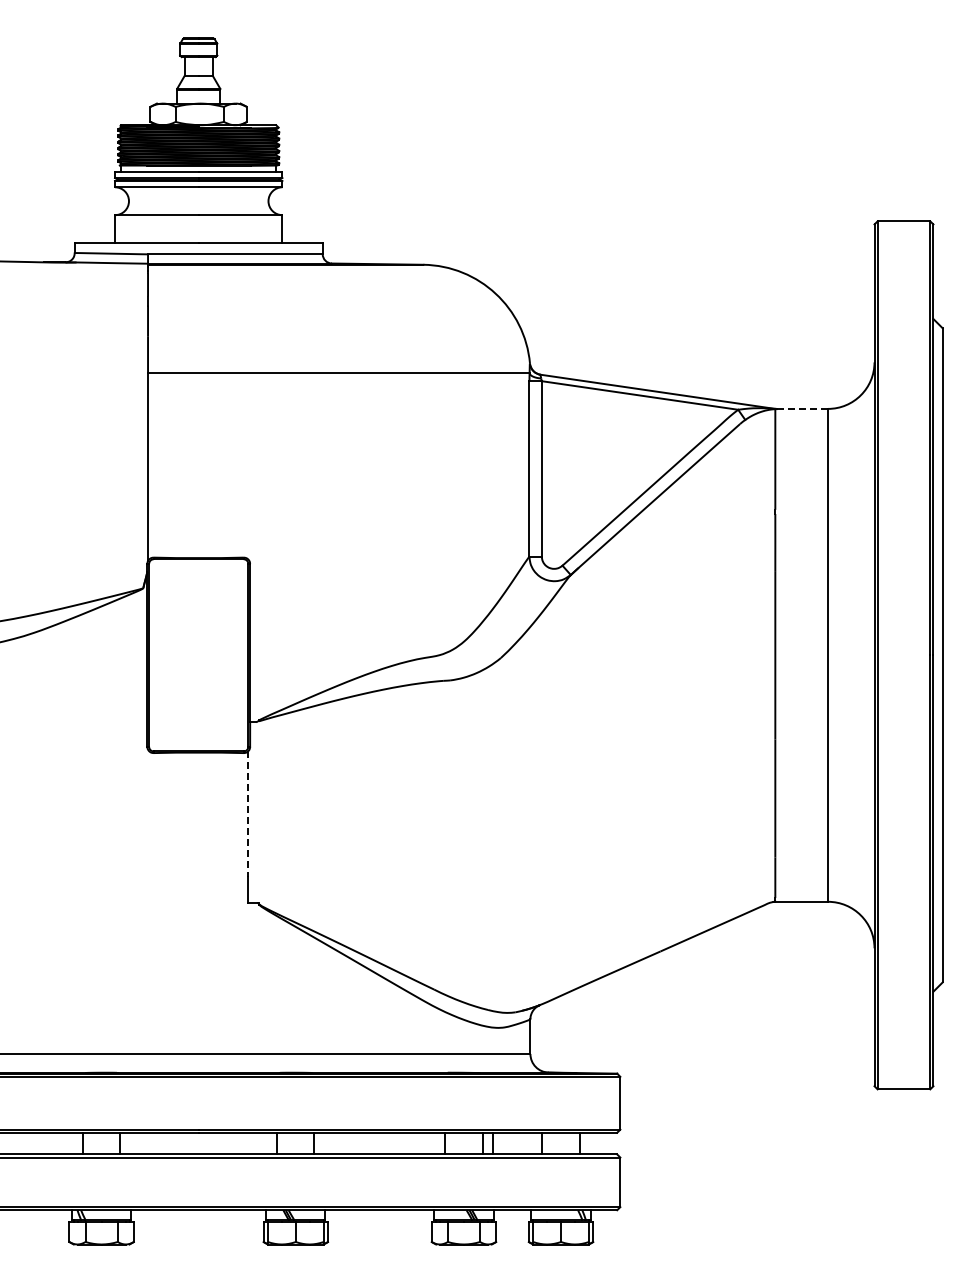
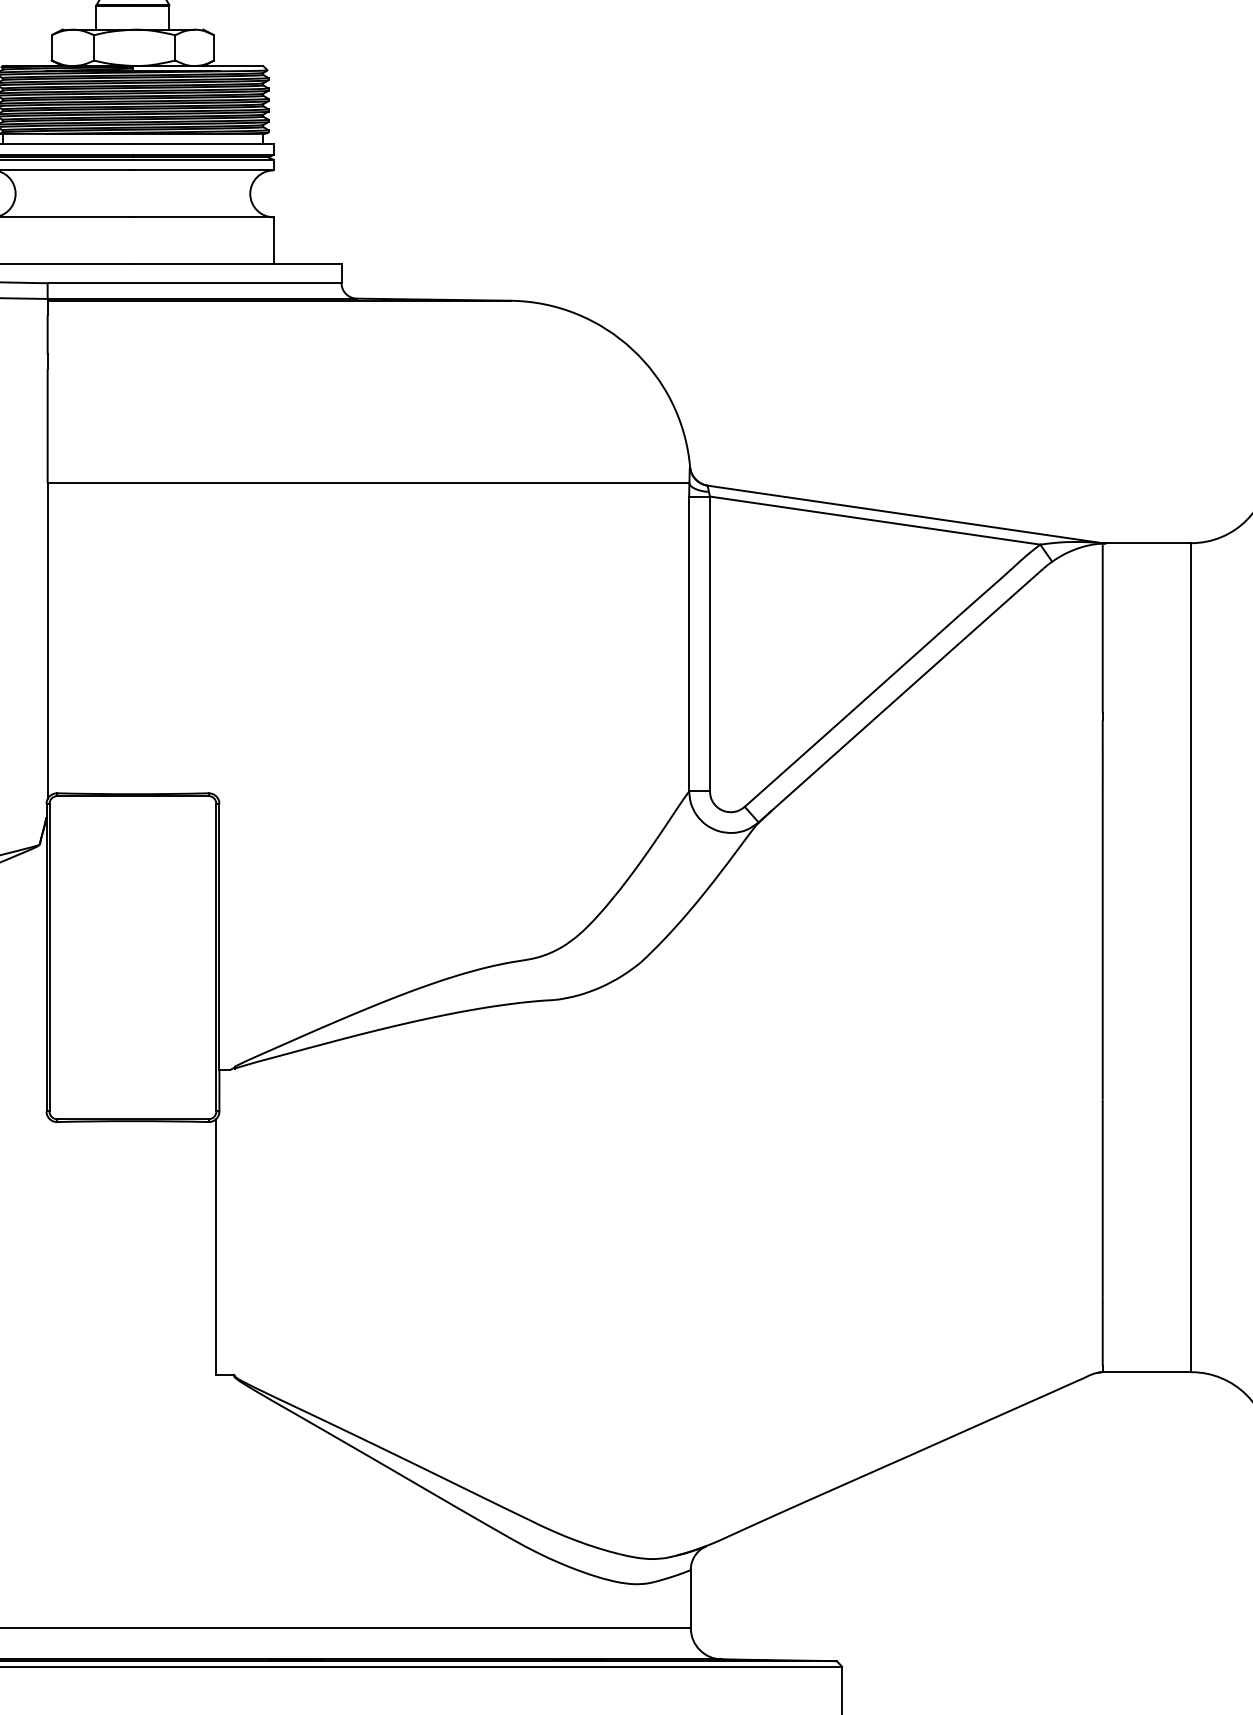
line: (802, 408) -> (1148, 542), dashed -> solid
line: (248, 814) -> (216, 1225), dashed -> solid

